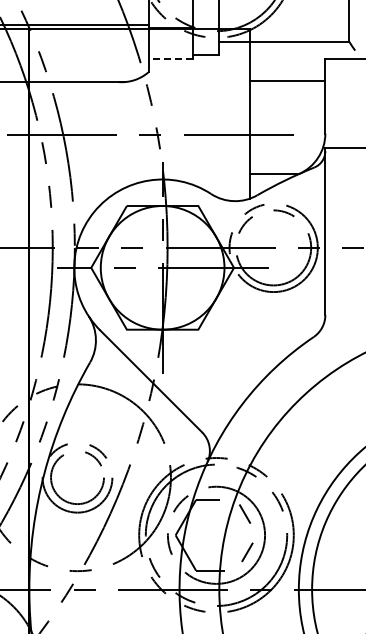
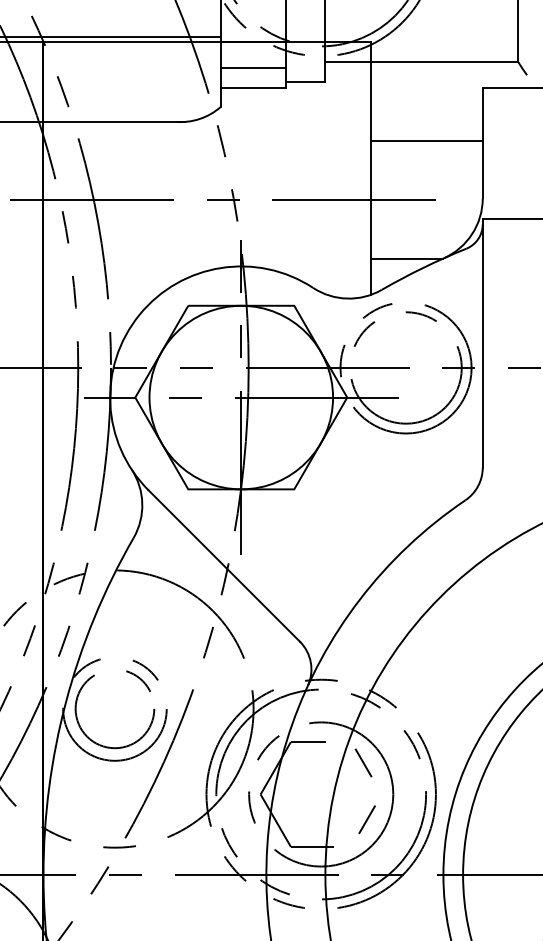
line: (170, 45) -> (252, 67), added
line: (170, 59) -> (252, 88), dashed -> solid
line: (287, 80) -> (426, 140), moved

